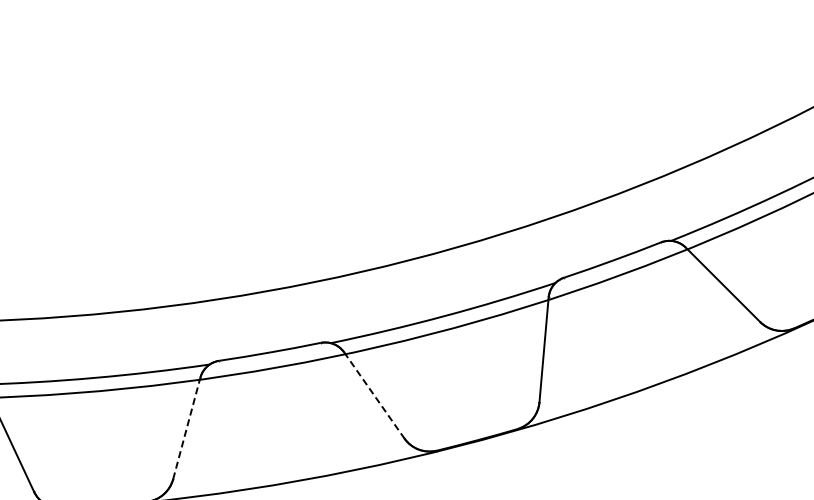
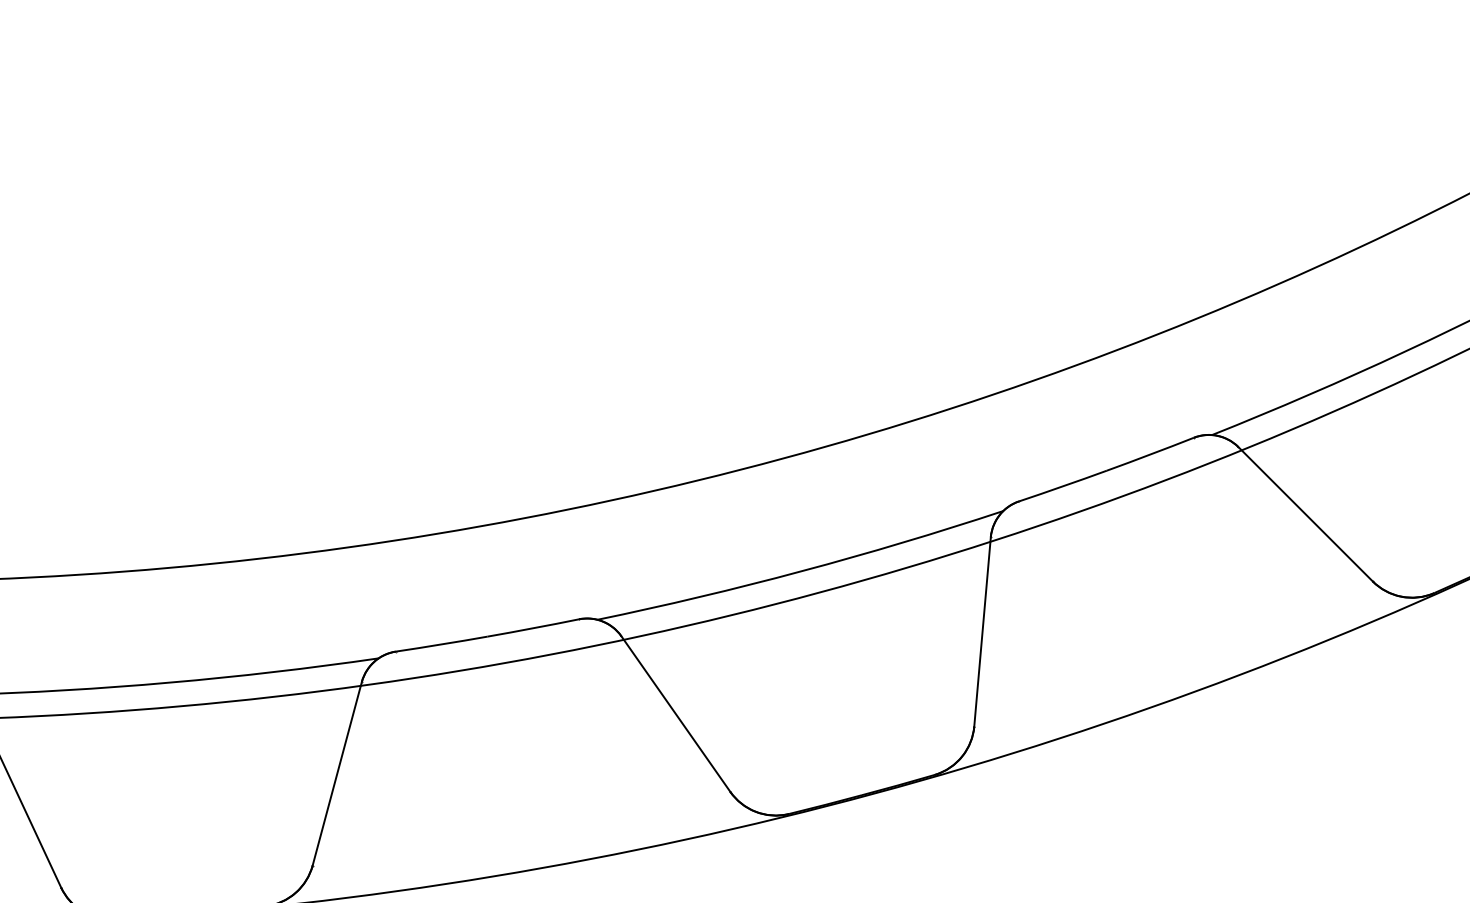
line: (374, 395) -> (676, 714), dashed -> solid
line: (186, 428) -> (336, 773), dashed -> solid

